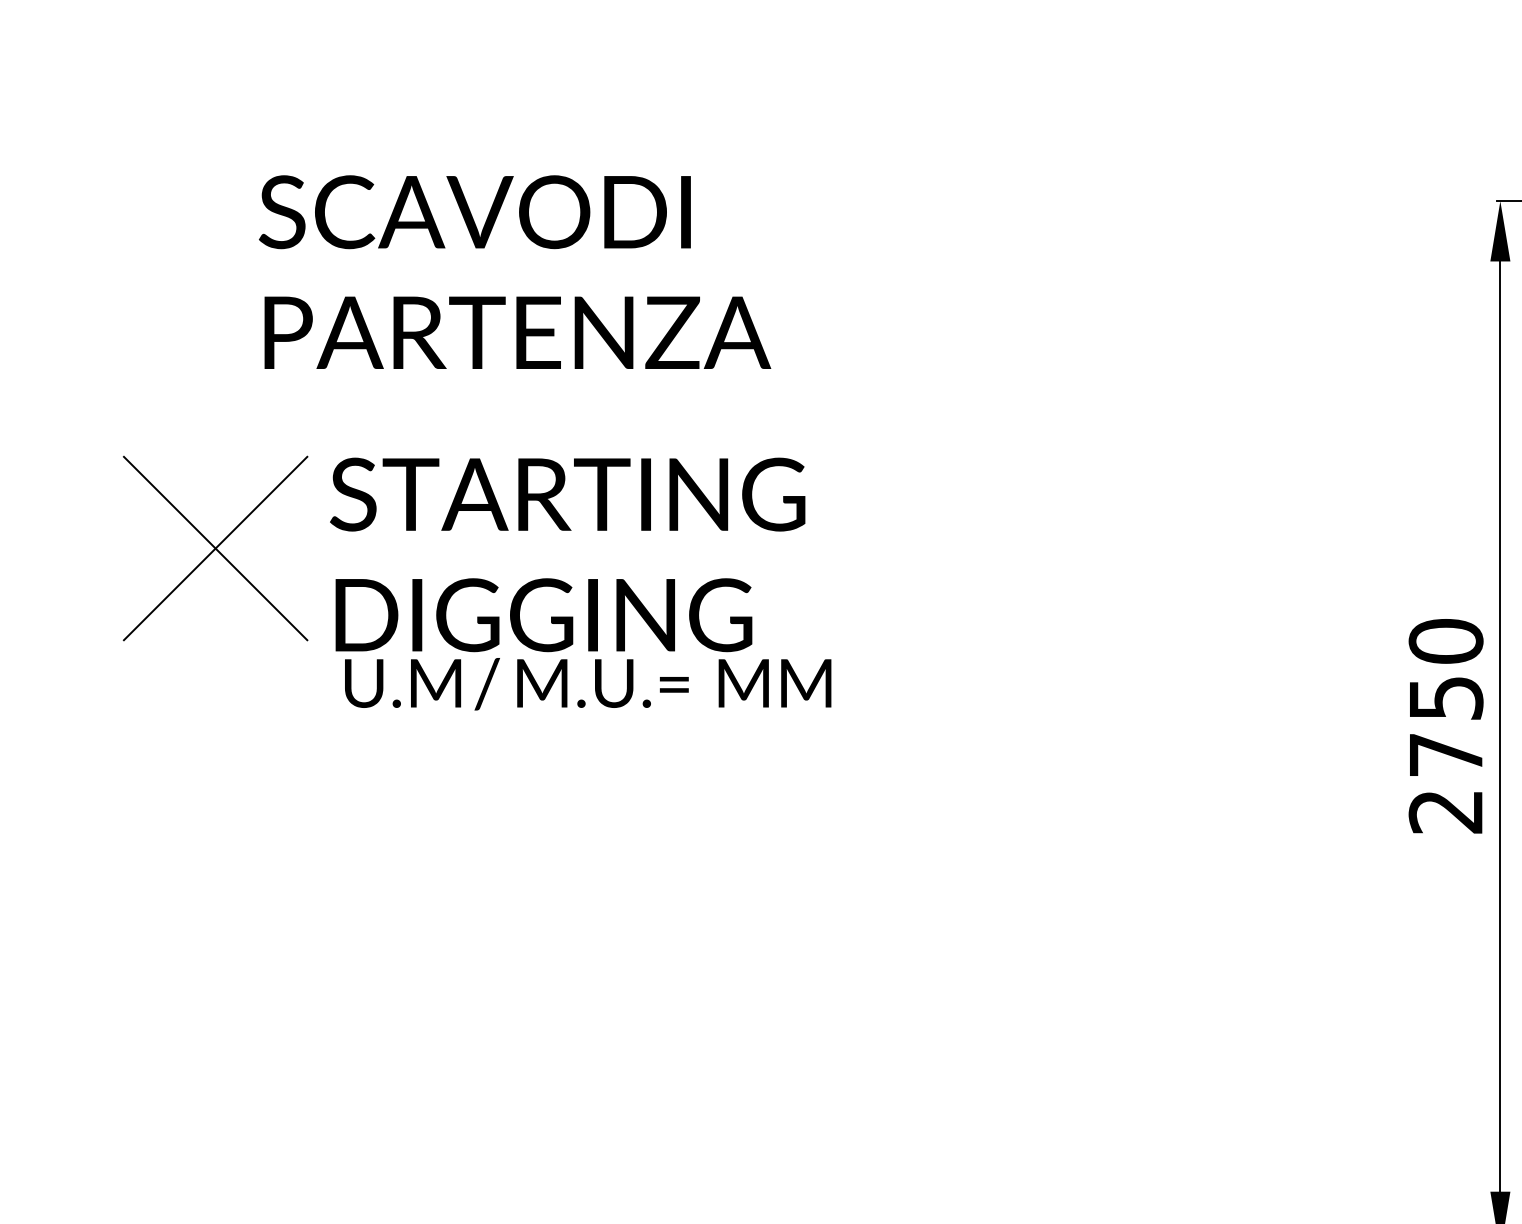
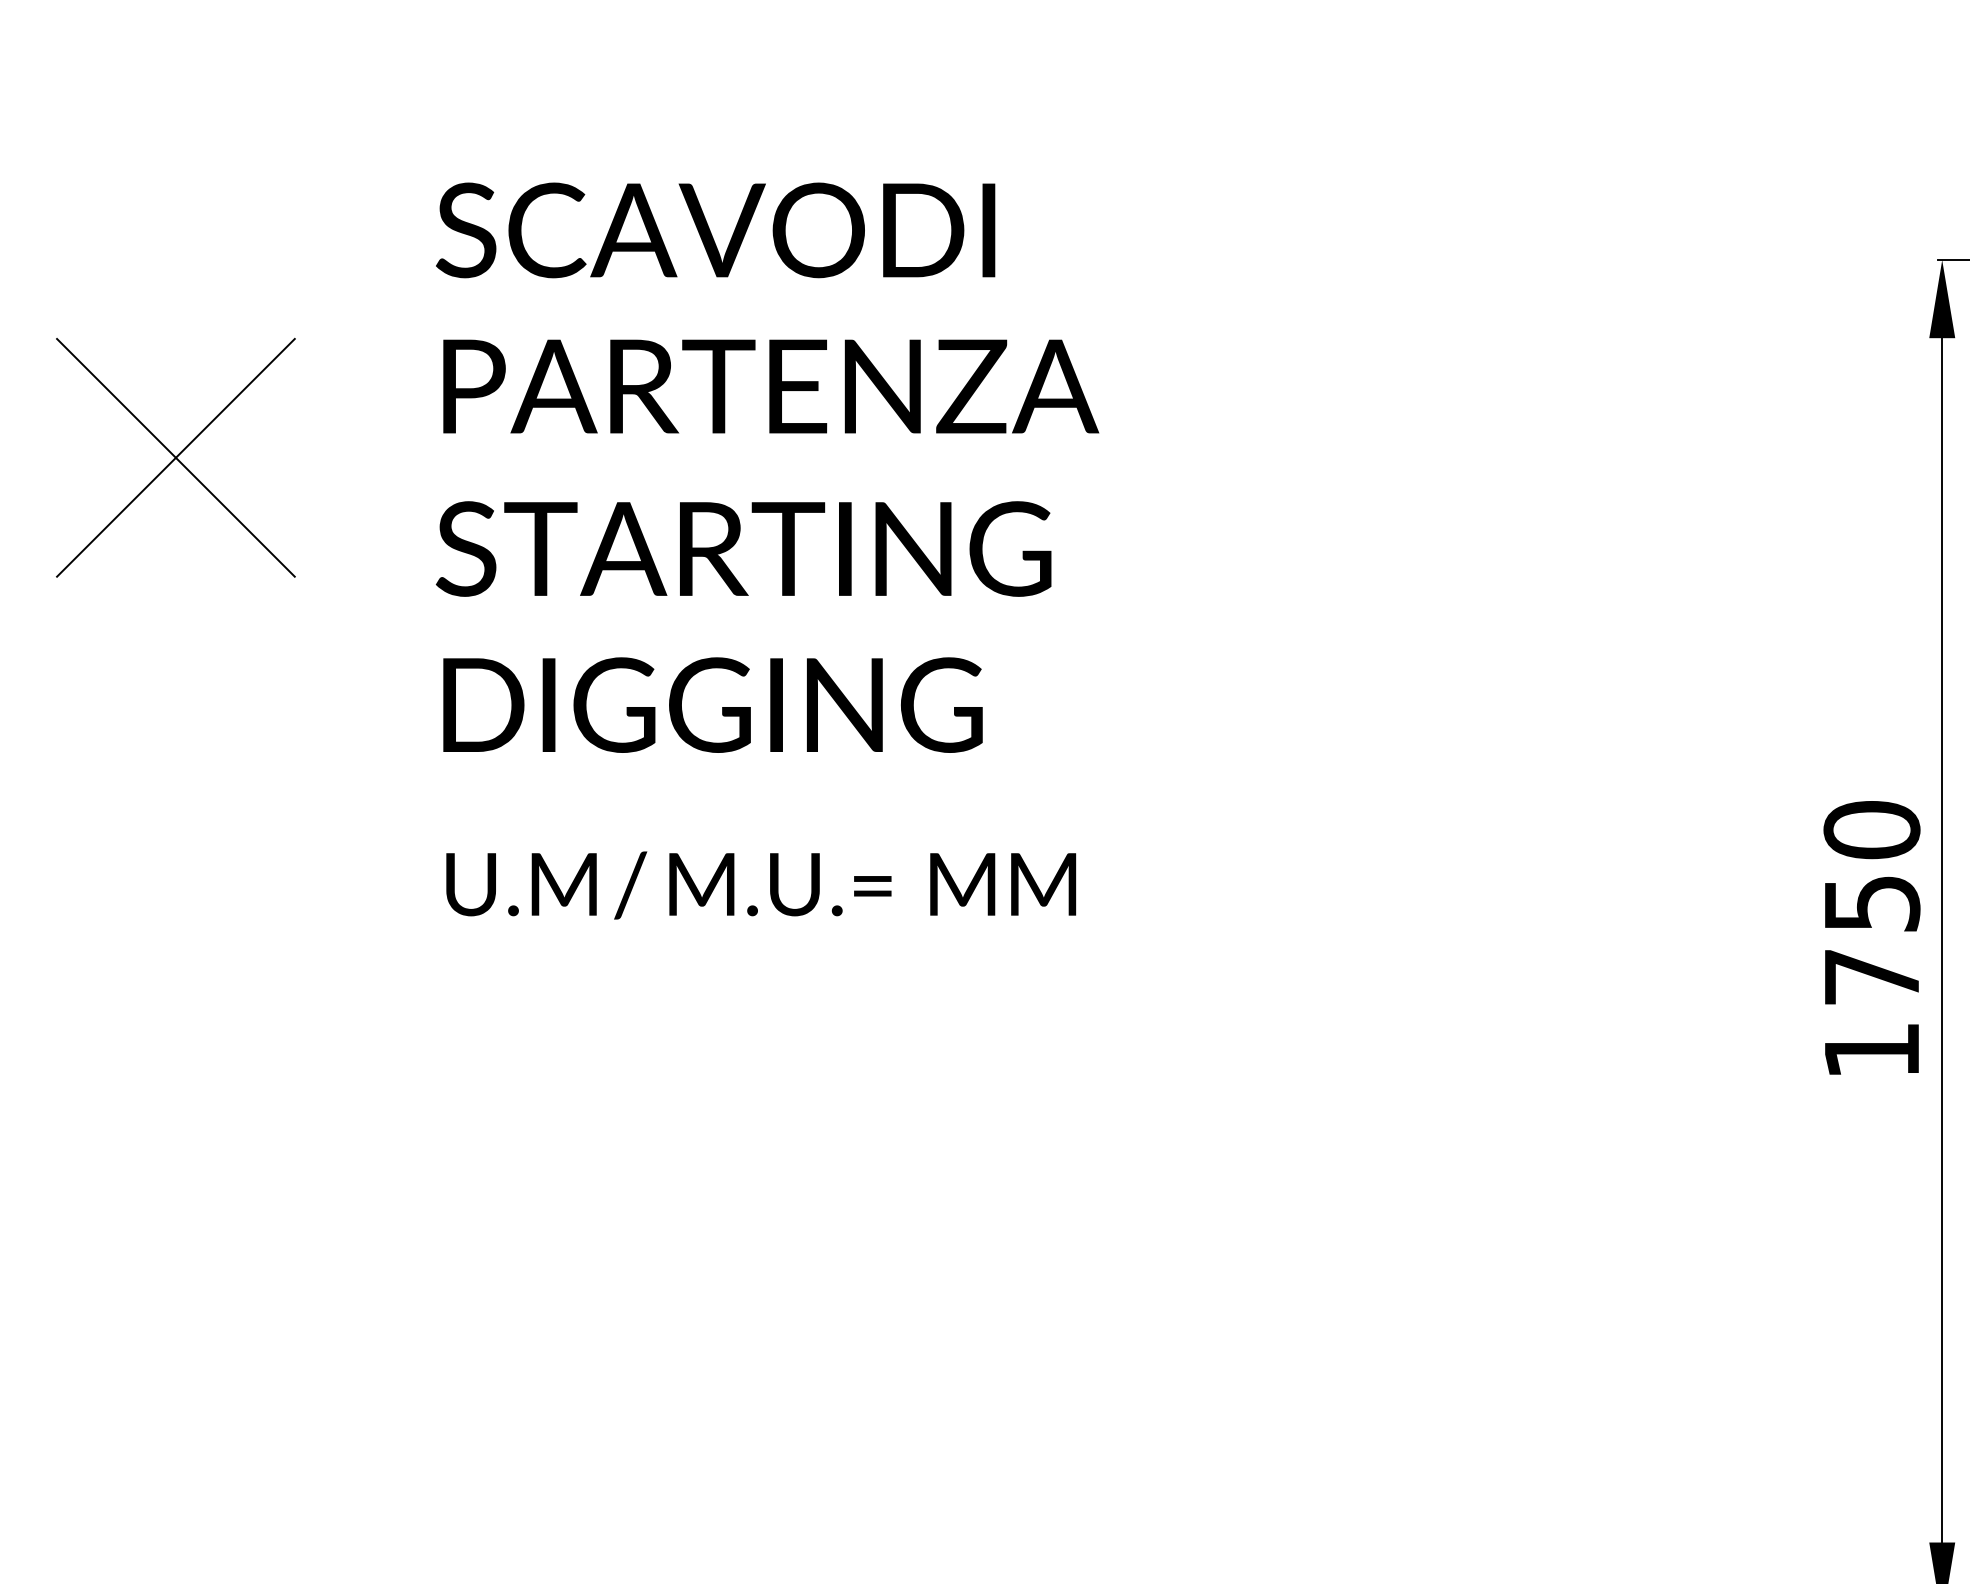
text: (514, 271) -> (767, 307), moved
part: (215, 548) -> (175, 457), moved
text: (567, 554) -> (743, 626), moved
text: (1444, 812) -> (1870, 1051), 2750 -> 1750

